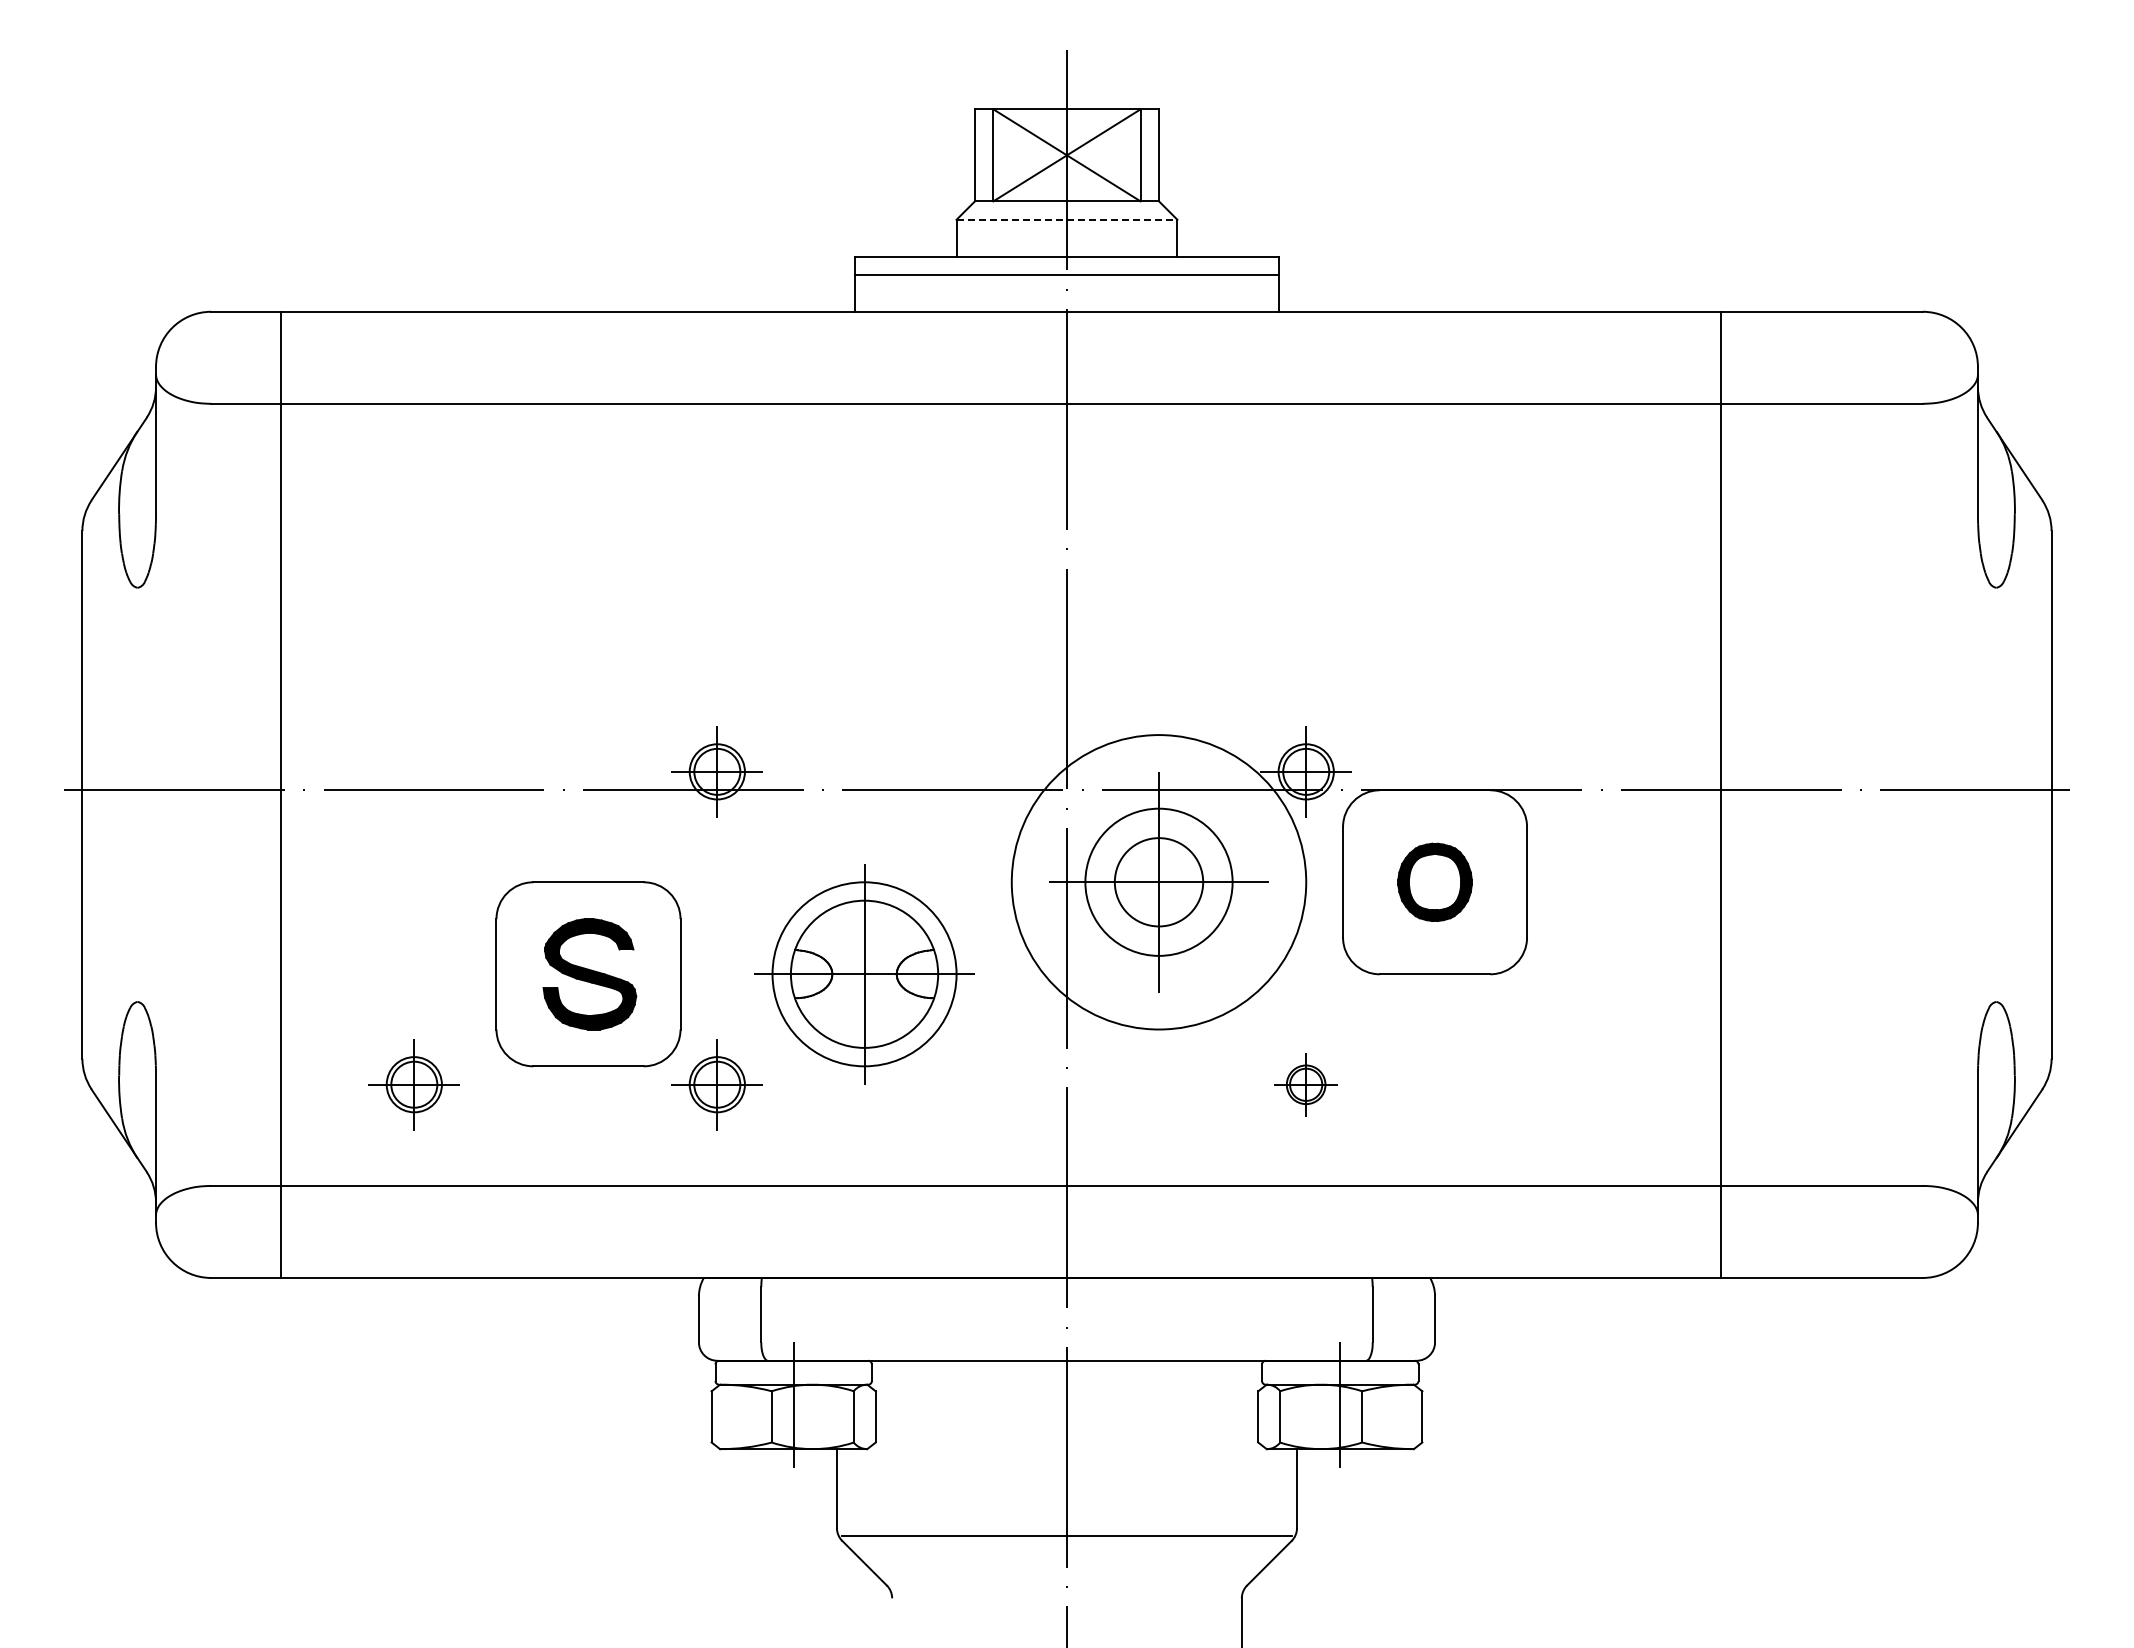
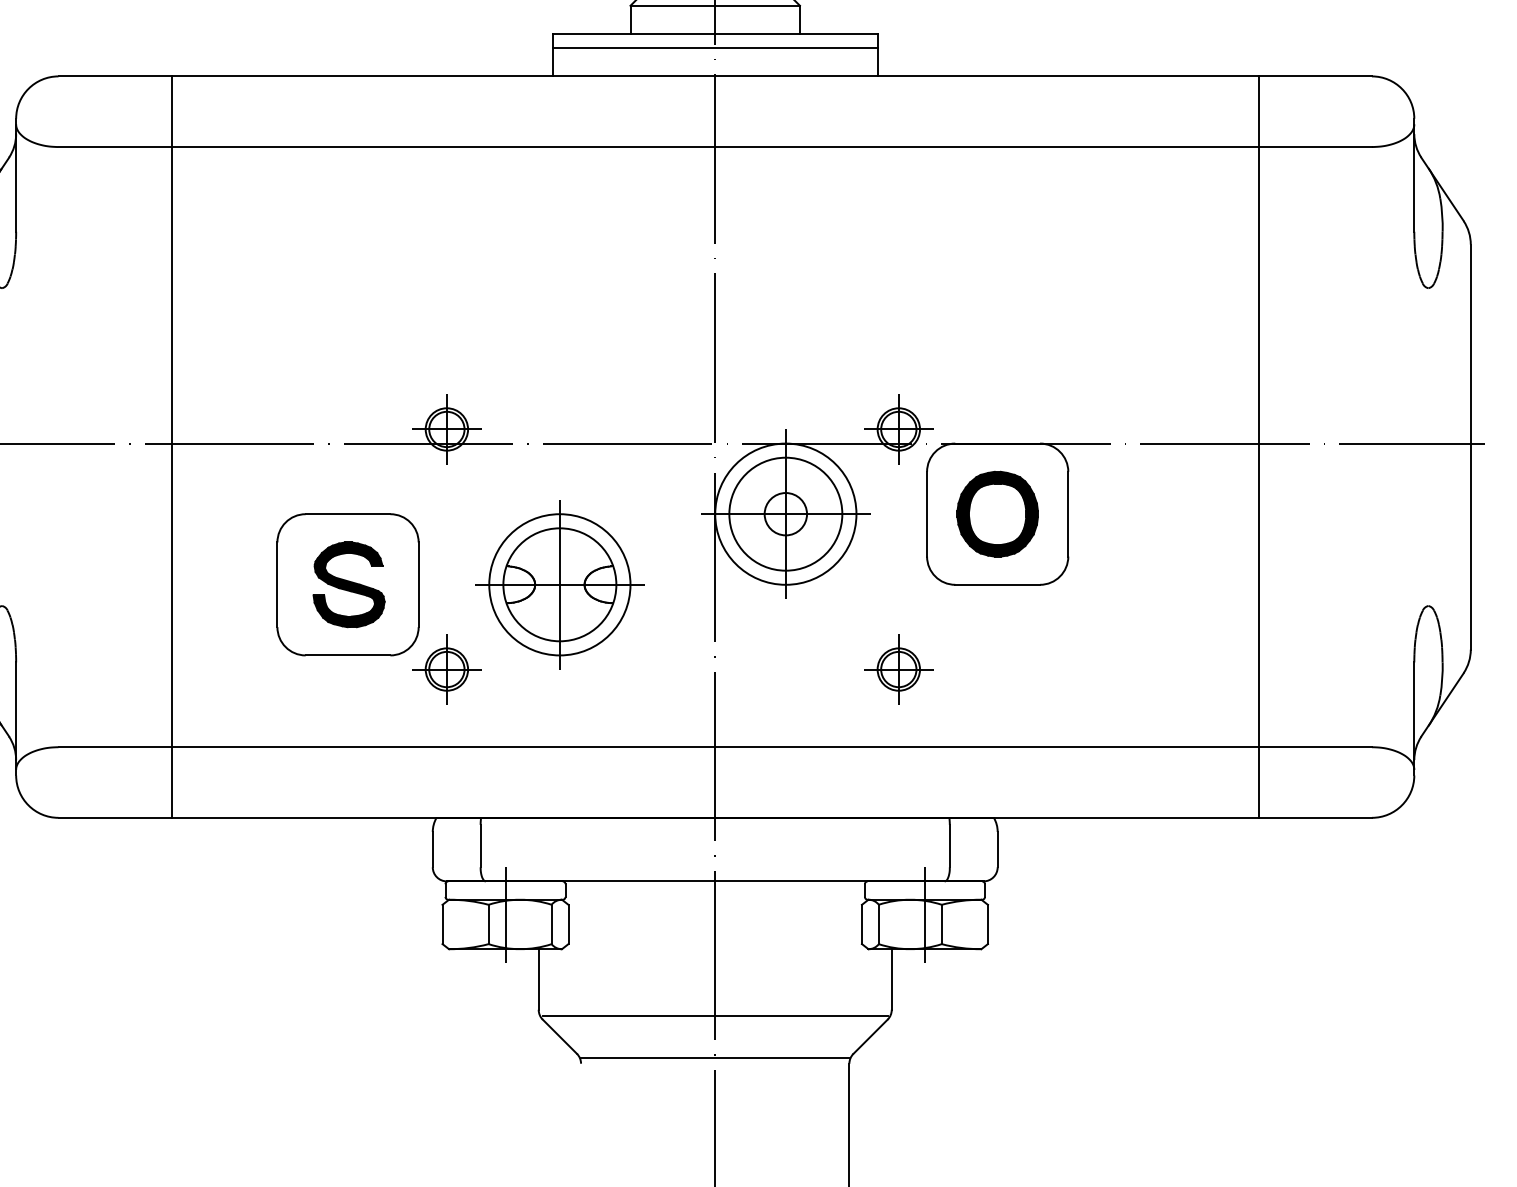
line: (1067, 219) -> (715, 5), dashed -> solid
line: (281, 794) -> (171, 446), moved
line: (1720, 794) -> (1258, 446), moved
circle: (1158, 881) -> (785, 513), size x0.62
circle: (1158, 882) -> (785, 514), size x0.62
part: (1434, 882) -> (997, 514), size x1.43
part: (413, 1084) -> (213, 669), removed
part: (1305, 1084) -> (898, 669), size x1.43
line: (1066, 1590) -> (714, 1057), added

